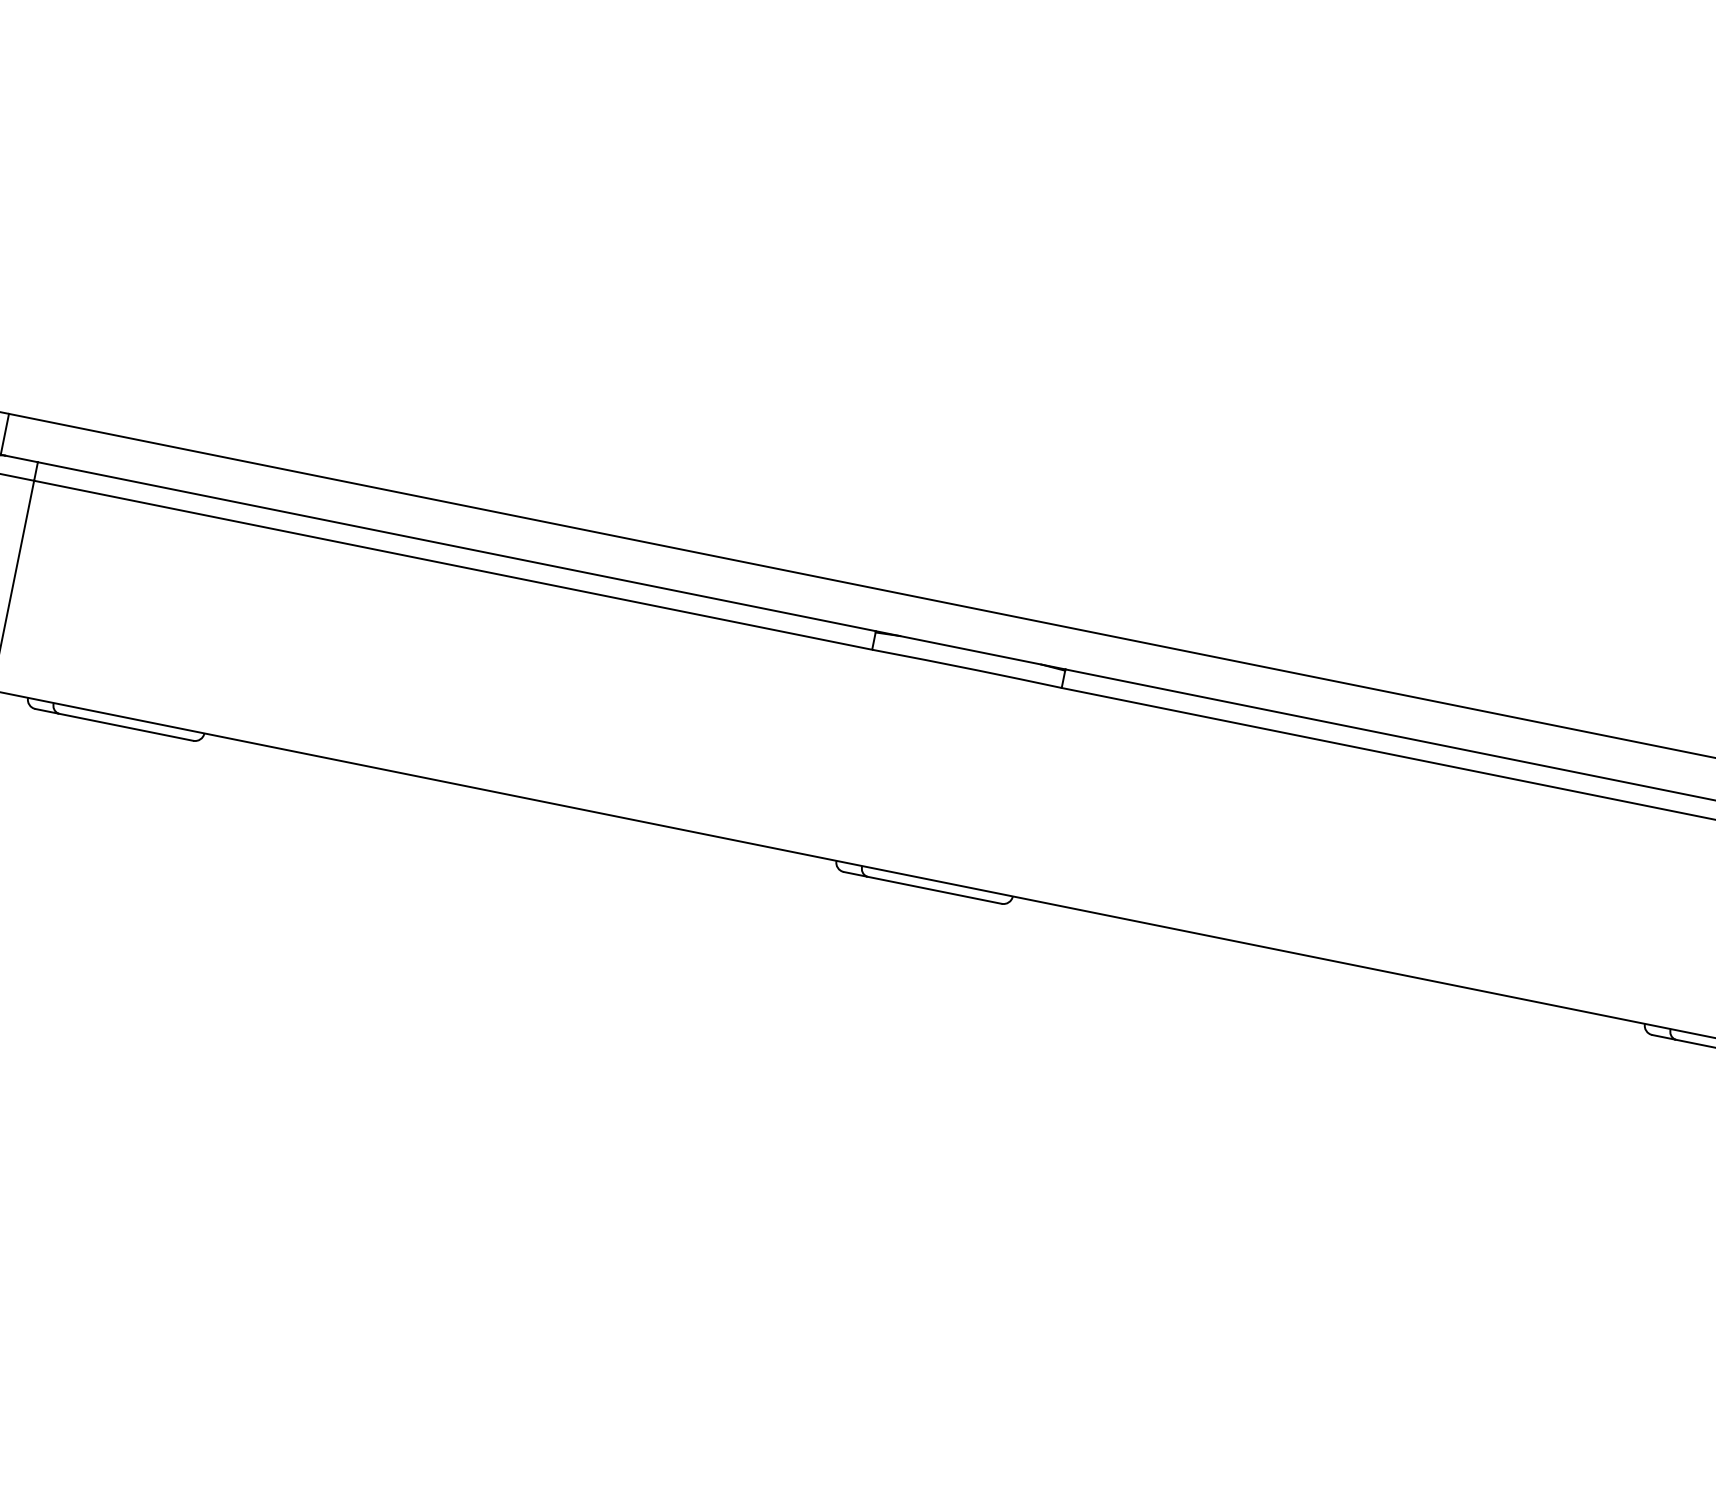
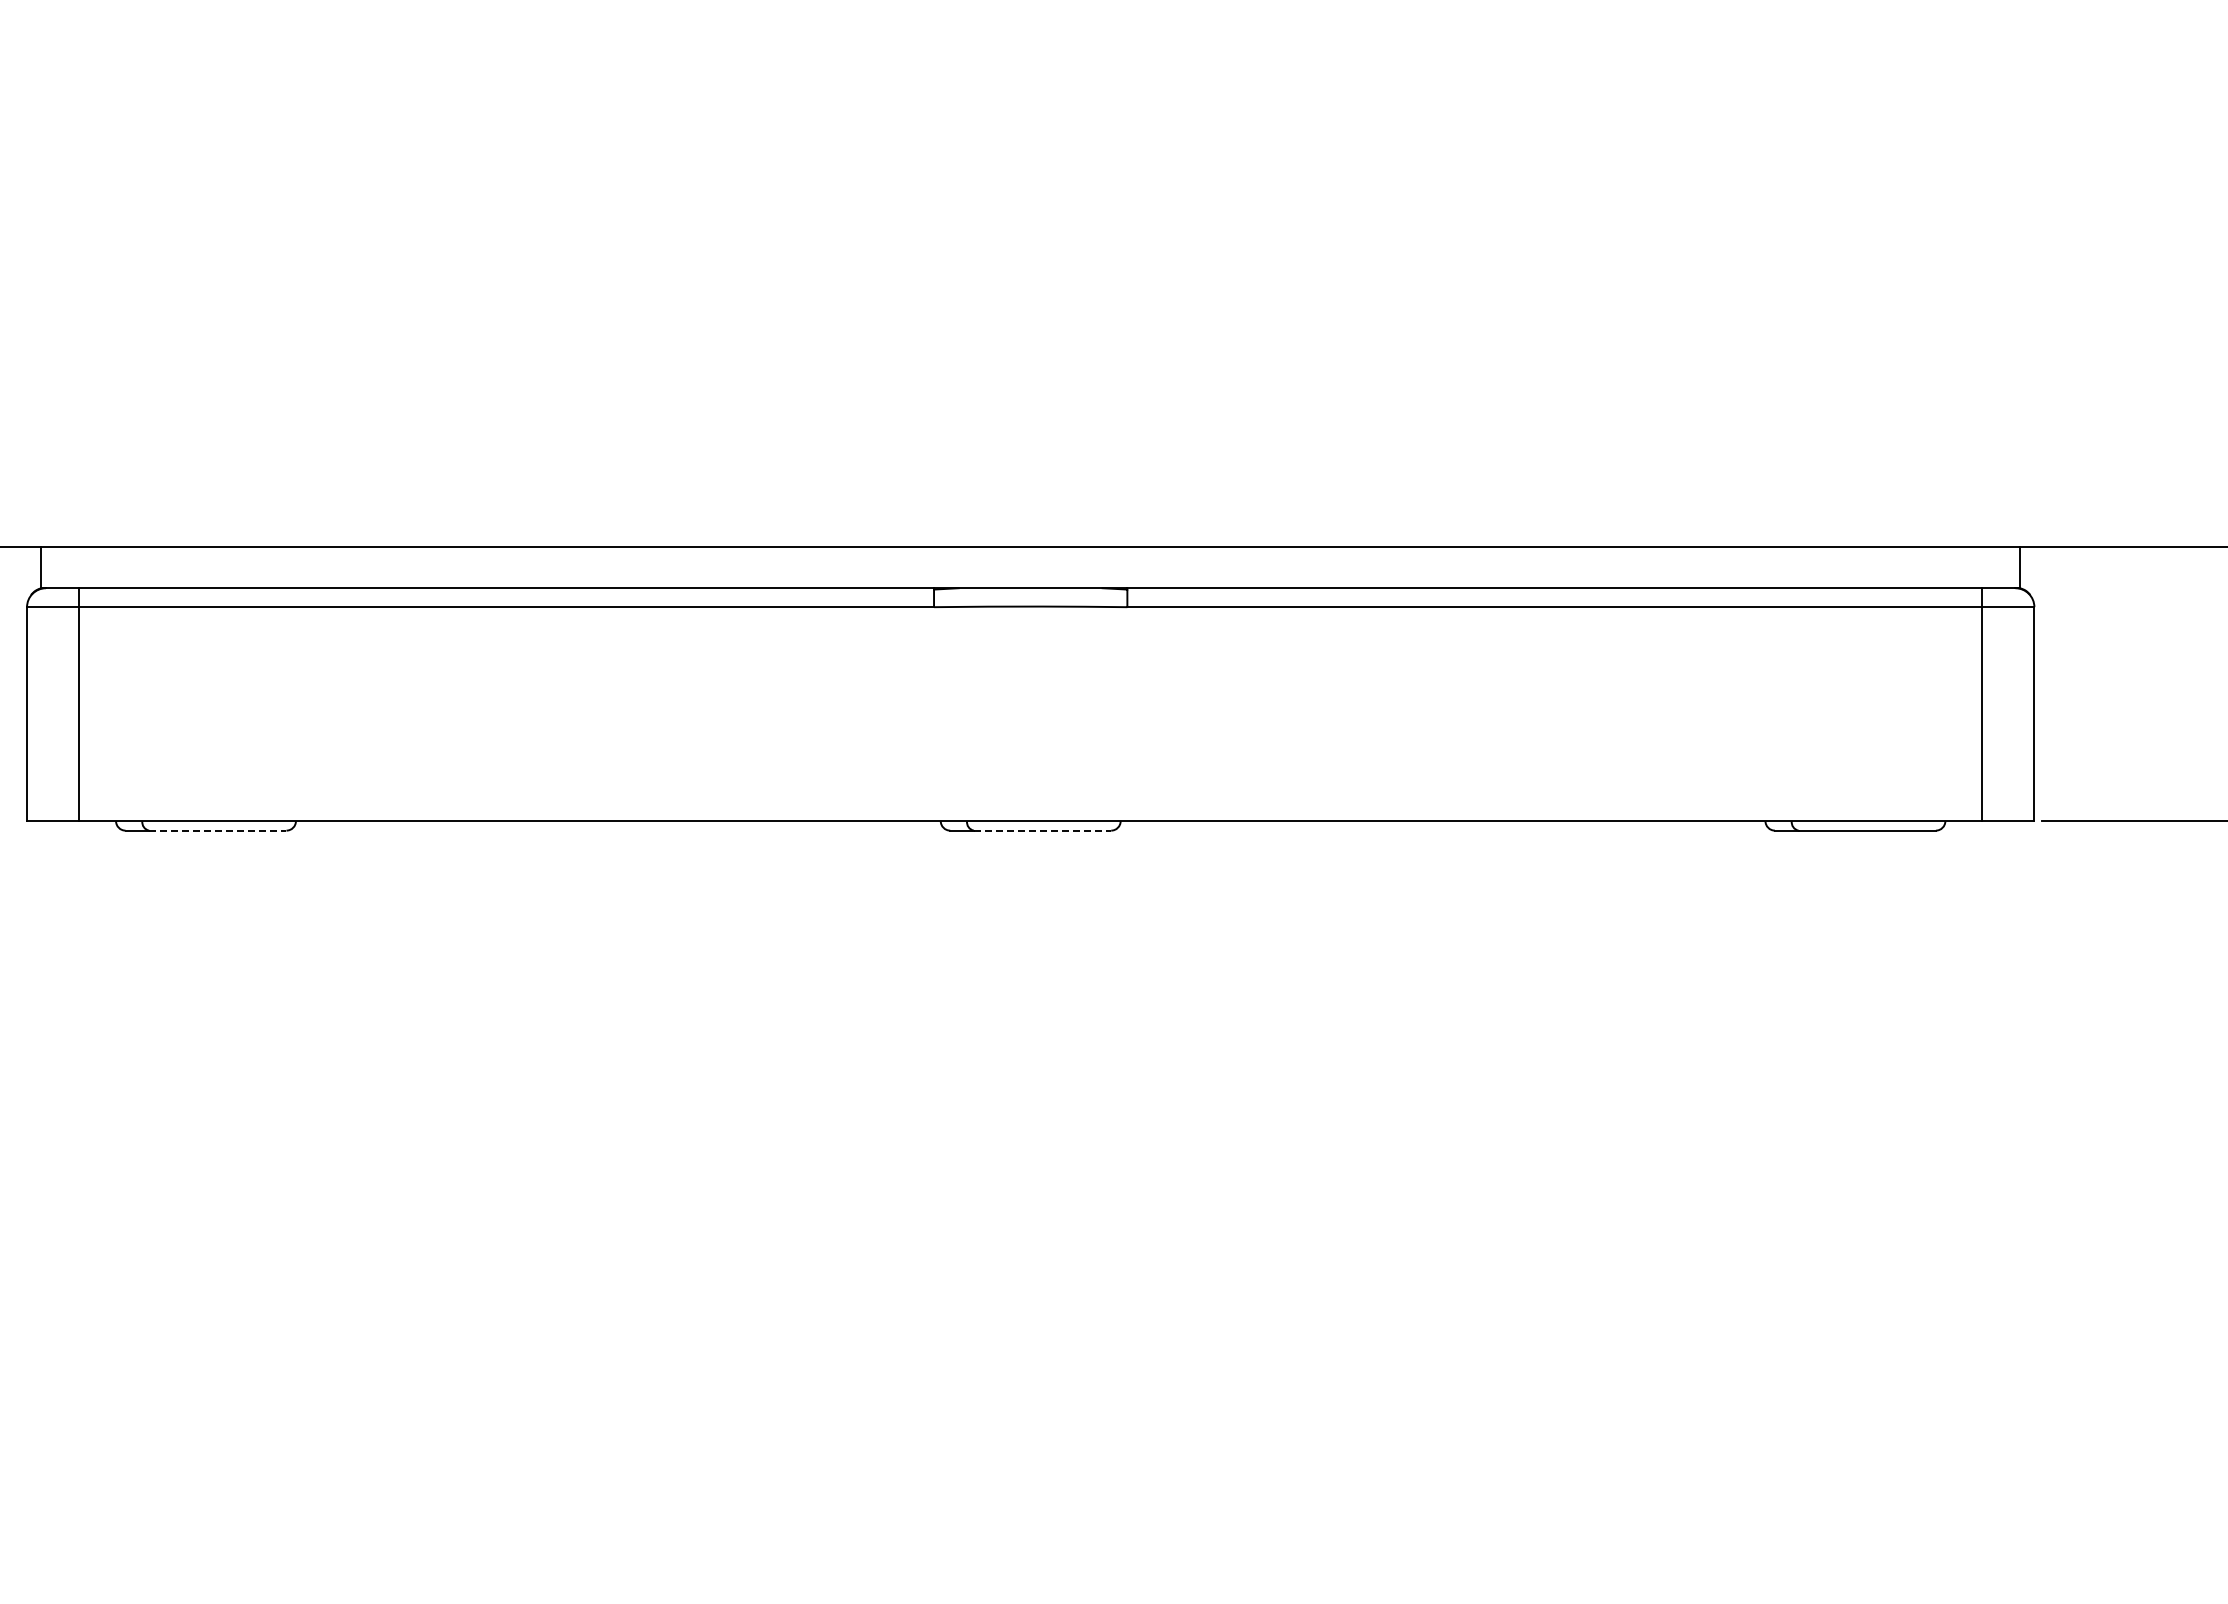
line: (125, 727) -> (217, 830), solid -> dashed
line: (934, 890) -> (1042, 830), solid -> dashed

